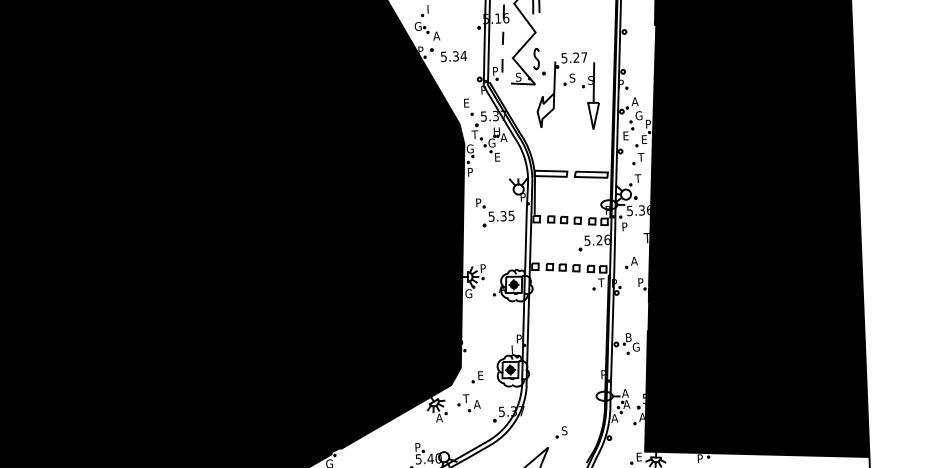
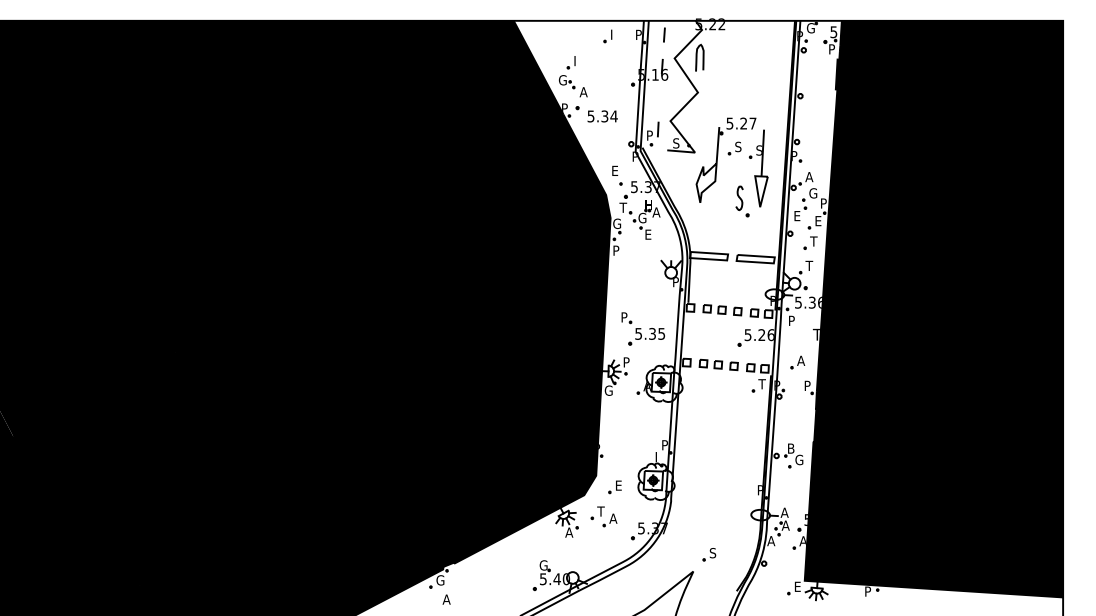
line: (502, 38) -> (659, 97), removed
part: (539, 61) -> (742, 201), moved
part: (494, 211) -> (642, 328), moved
text: (418, 447) -> (543, 565), P -> G

